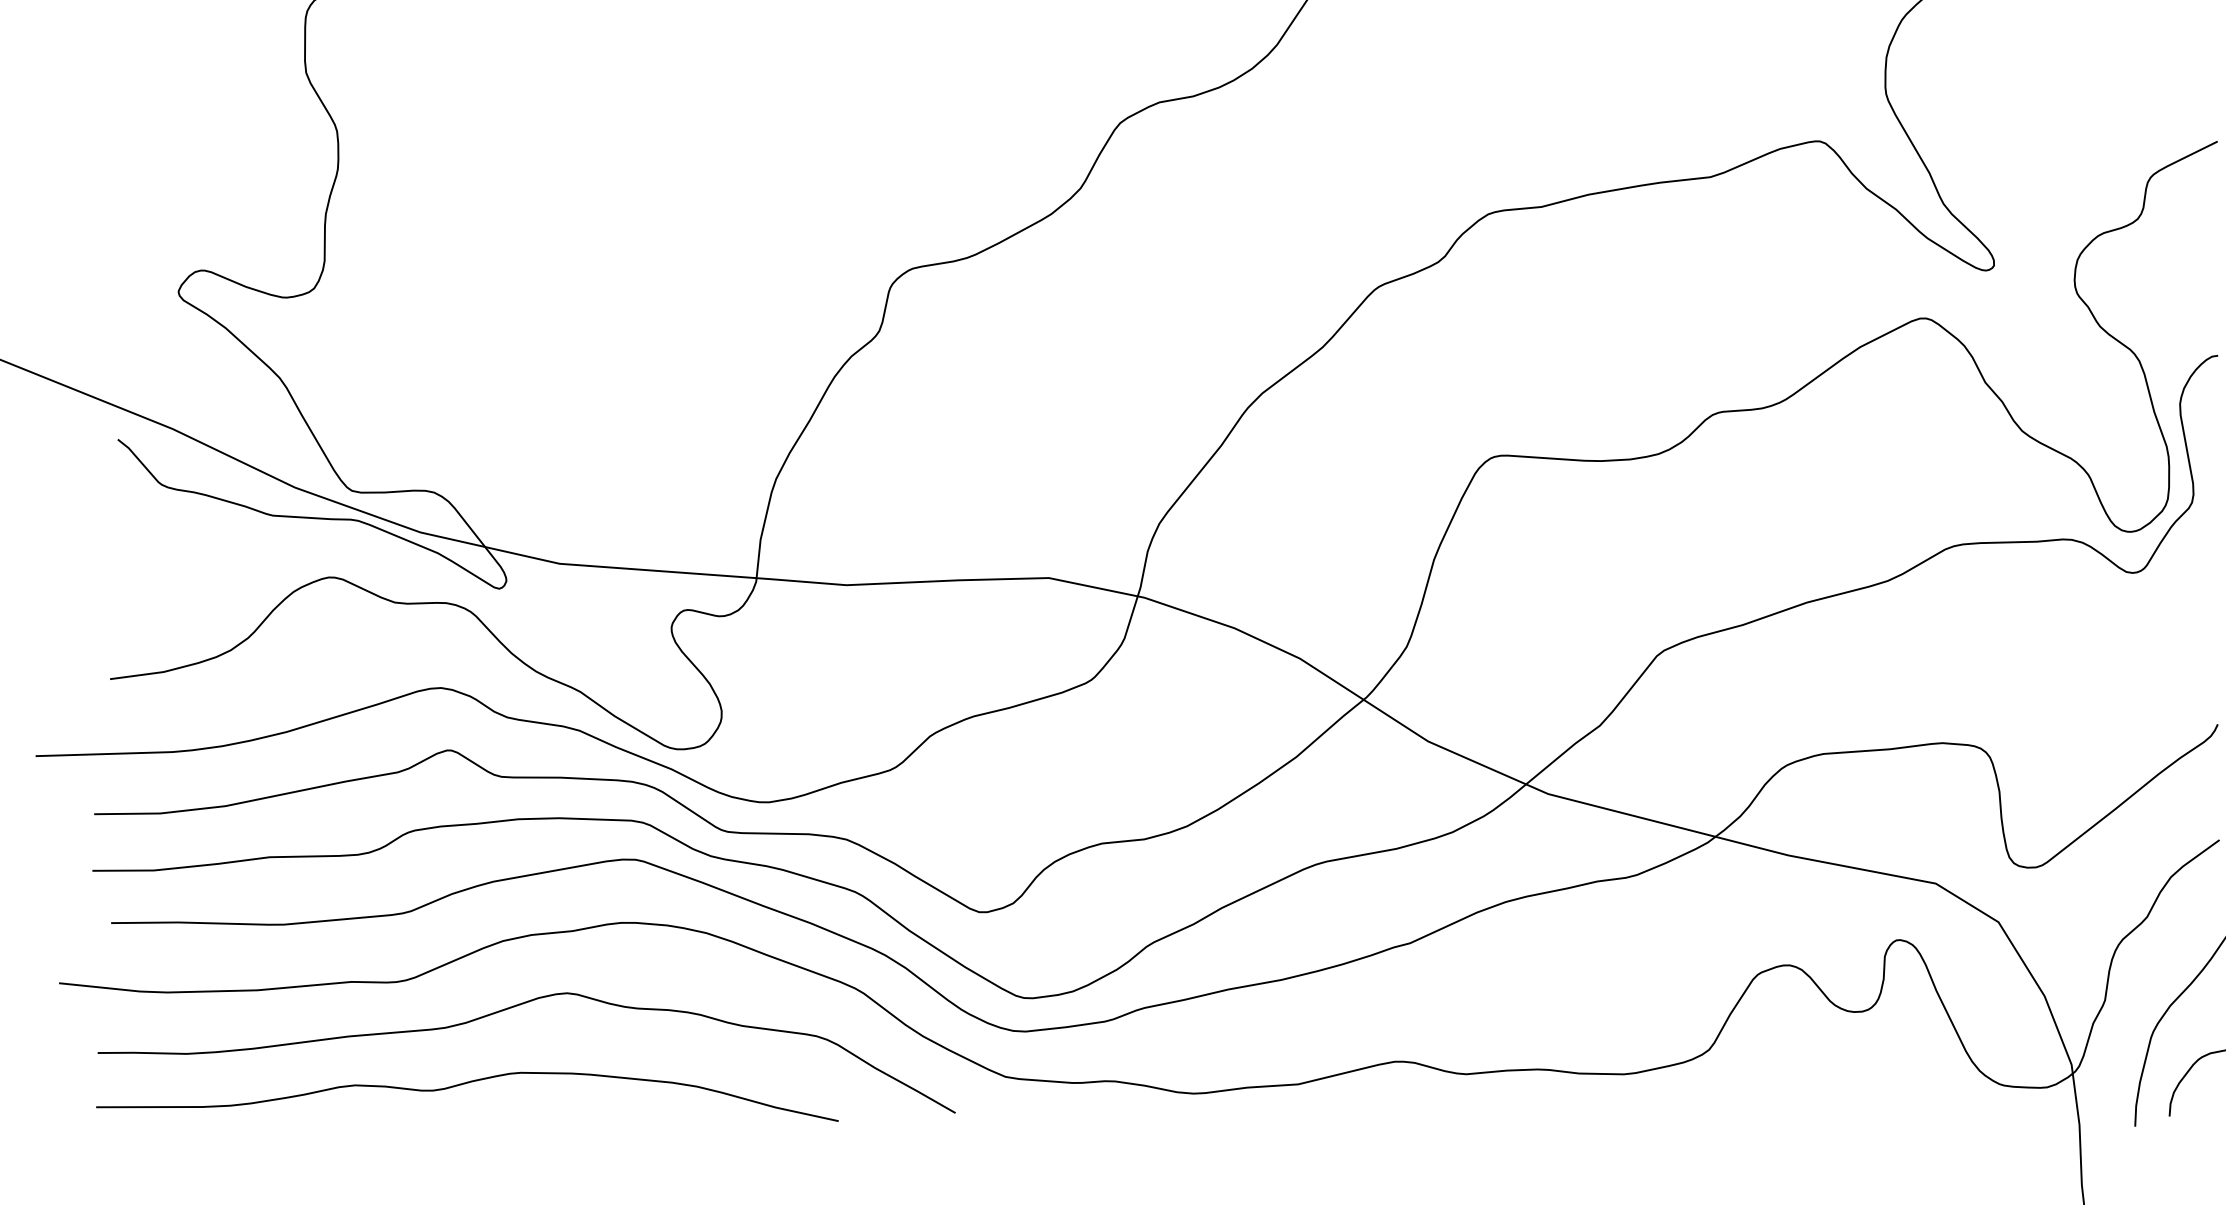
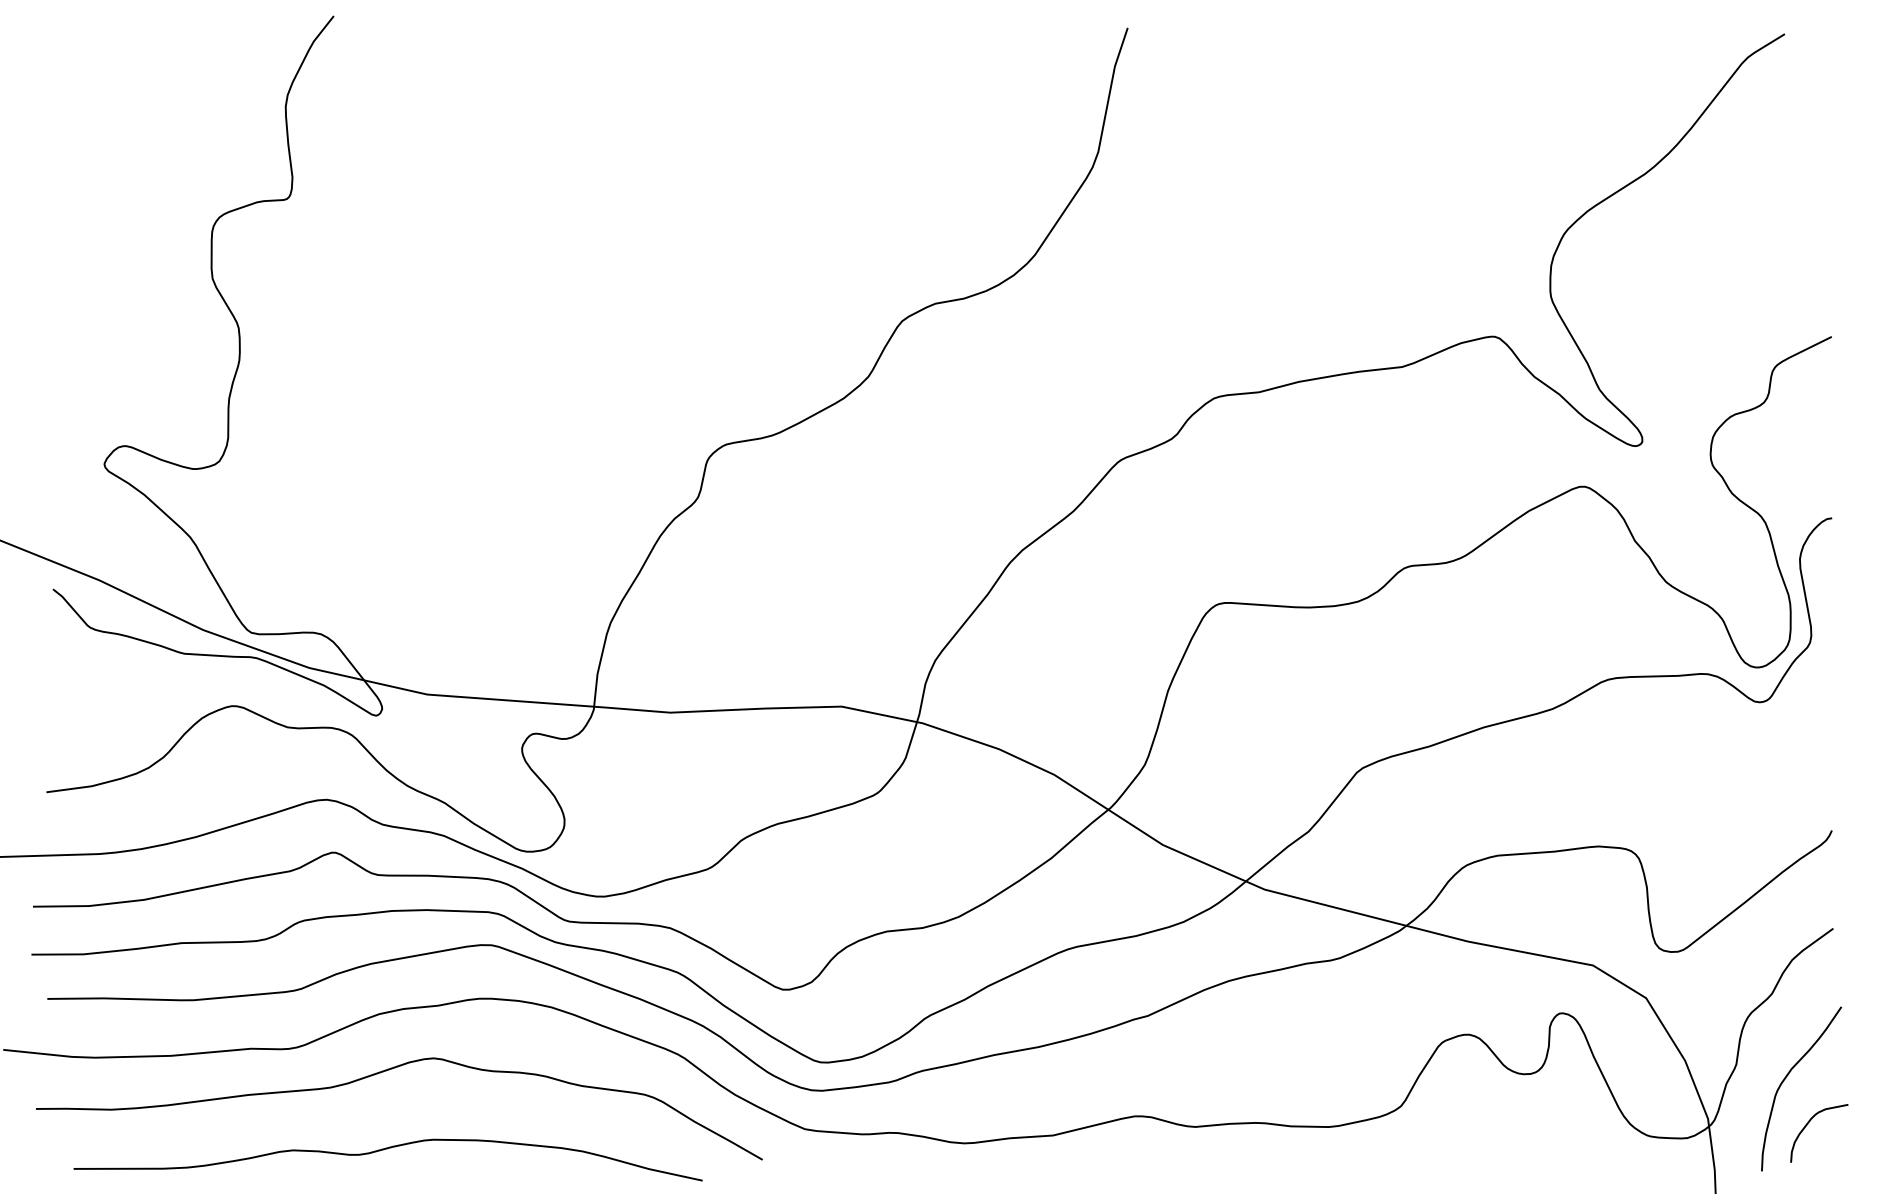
curve: (461, 1085) -> (383, 1150), moved

